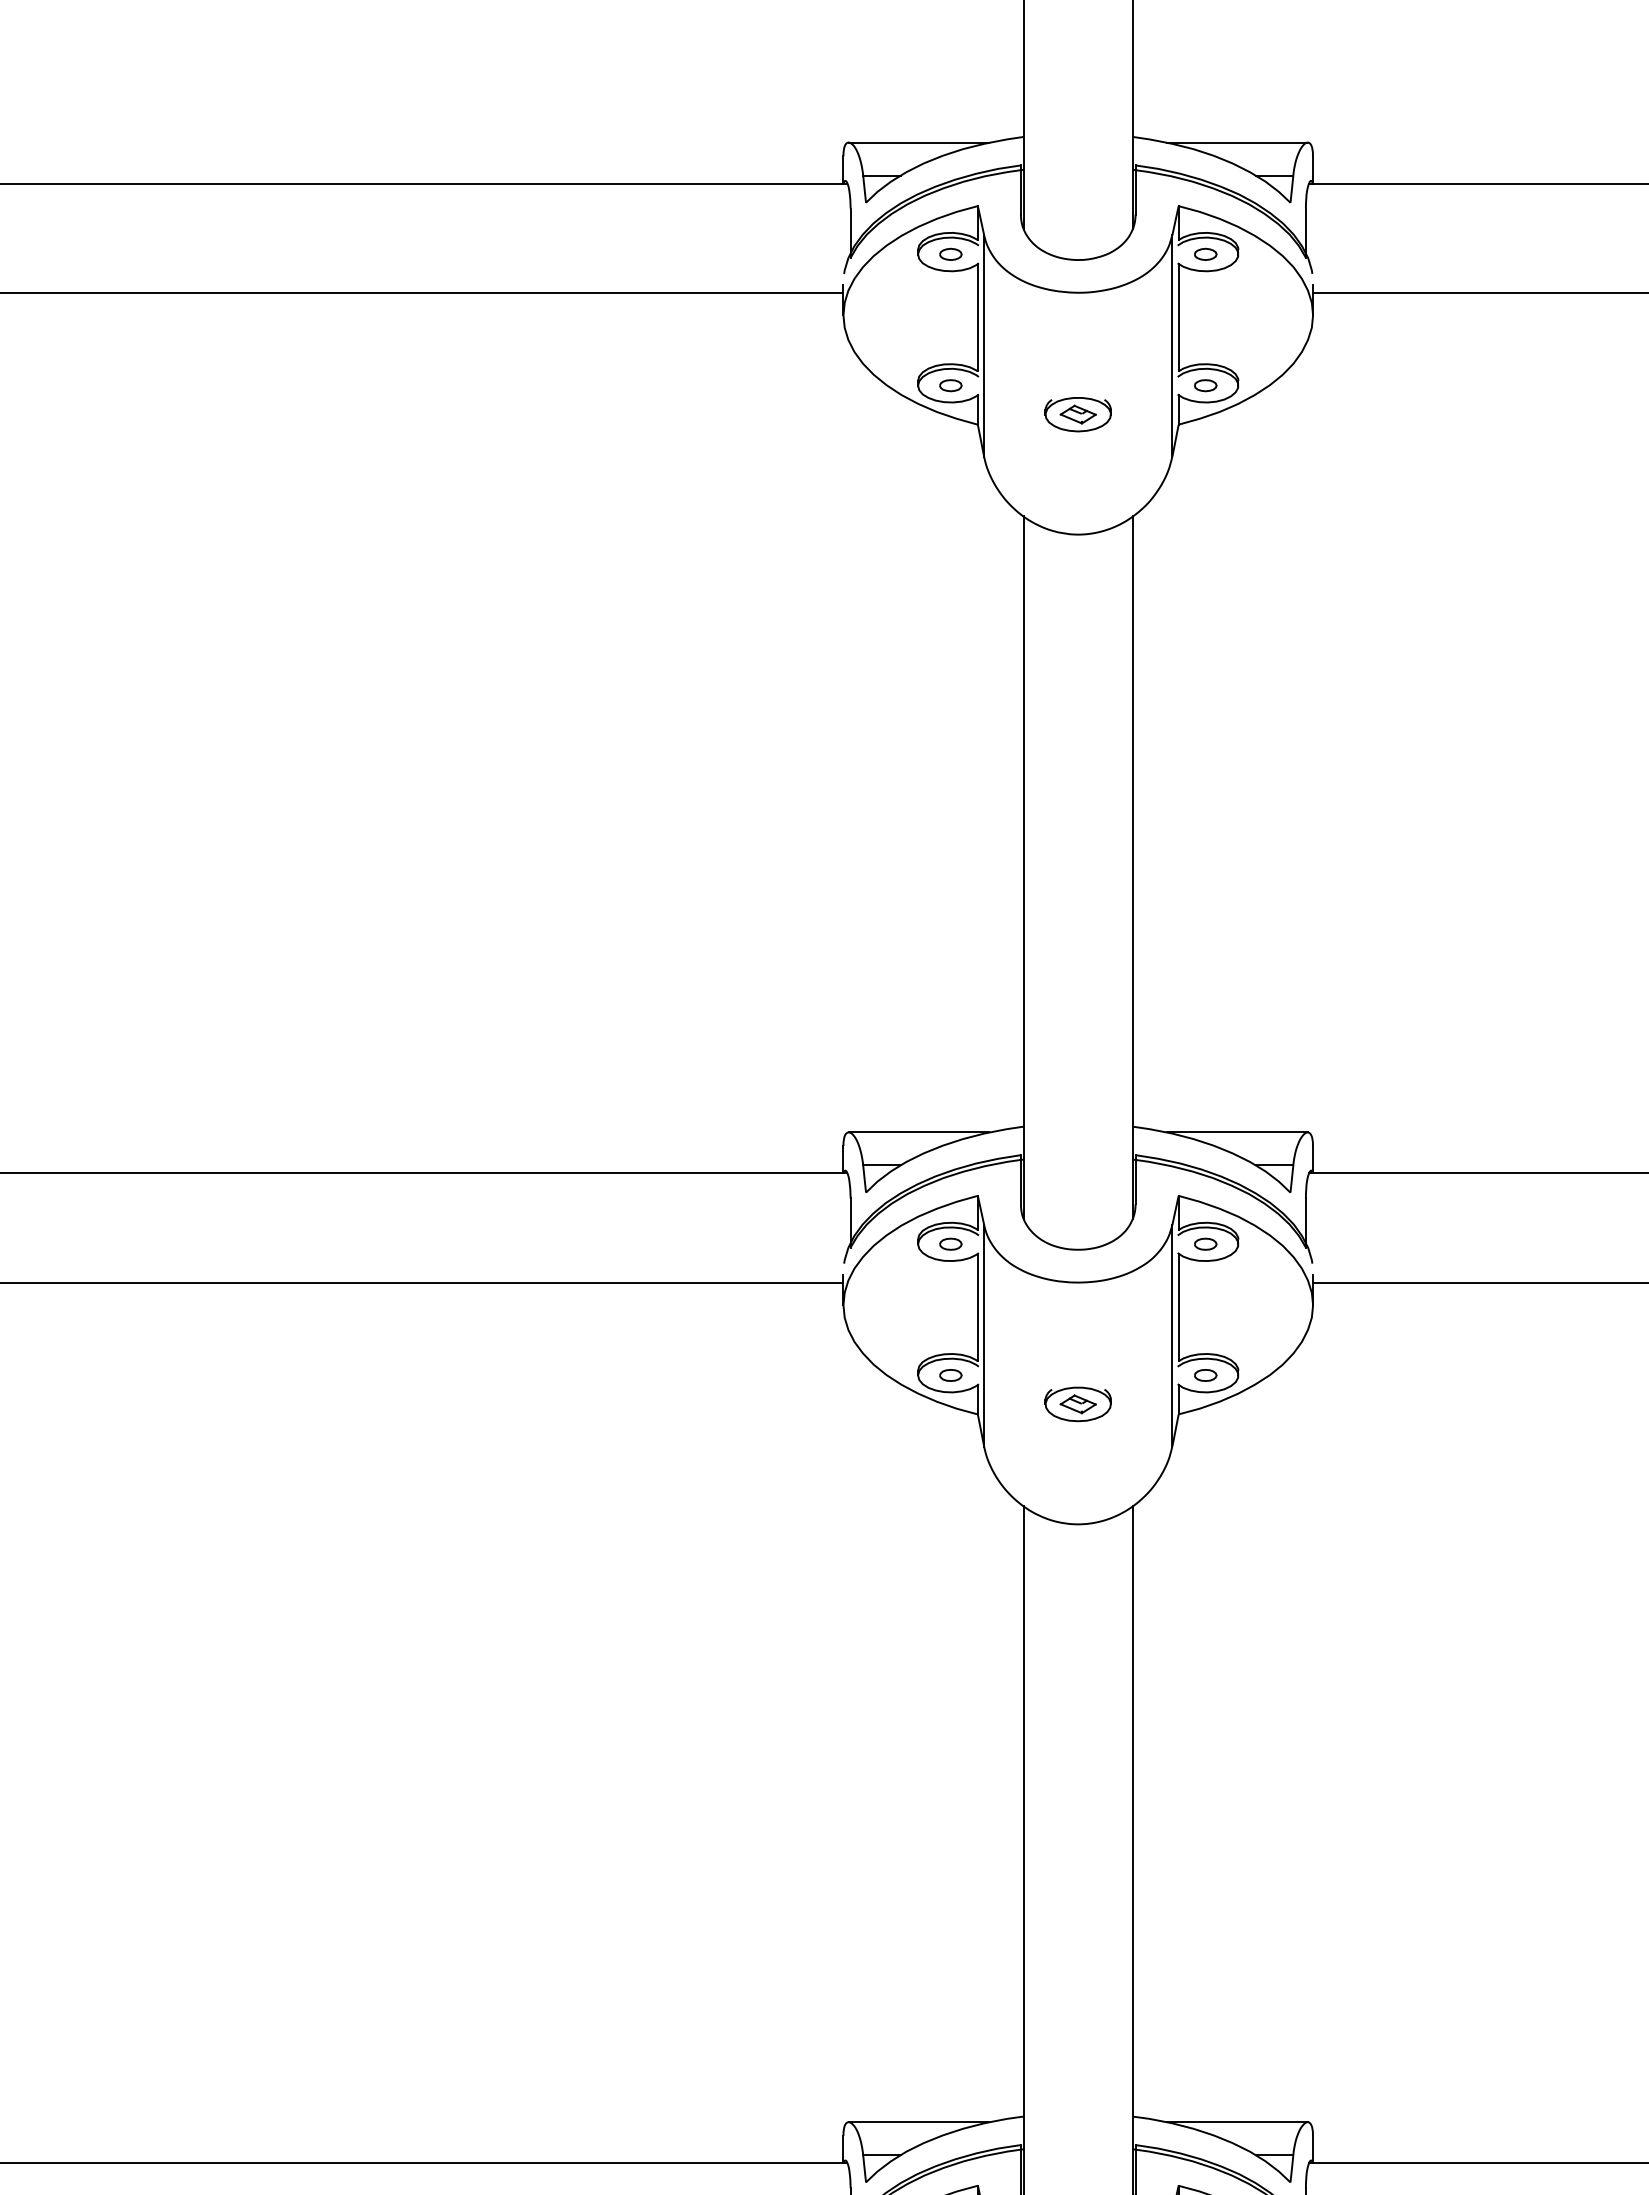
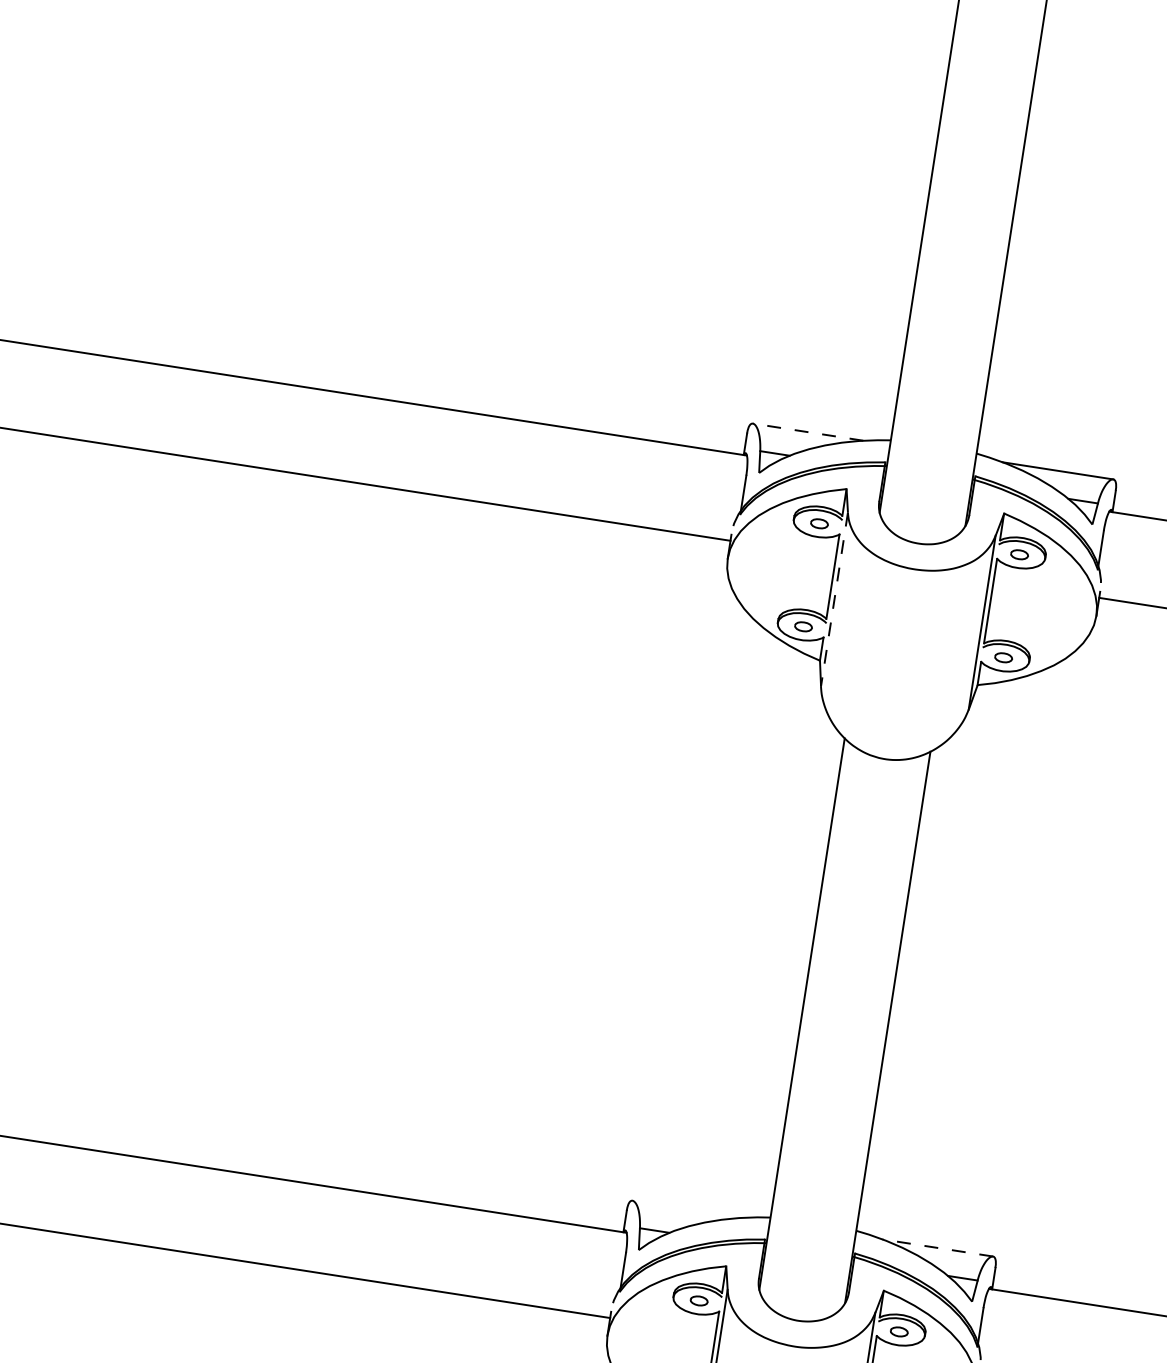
line: (918, 1132) -> (807, 432), solid -> dashed
line: (984, 1335) -> (834, 599), solid -> dashed
part: (1077, 1404) -> (899, 665), removed
line: (918, 2122) -> (687, 1209), removed
line: (1236, 2122) -> (937, 1248), solid -> dashed

